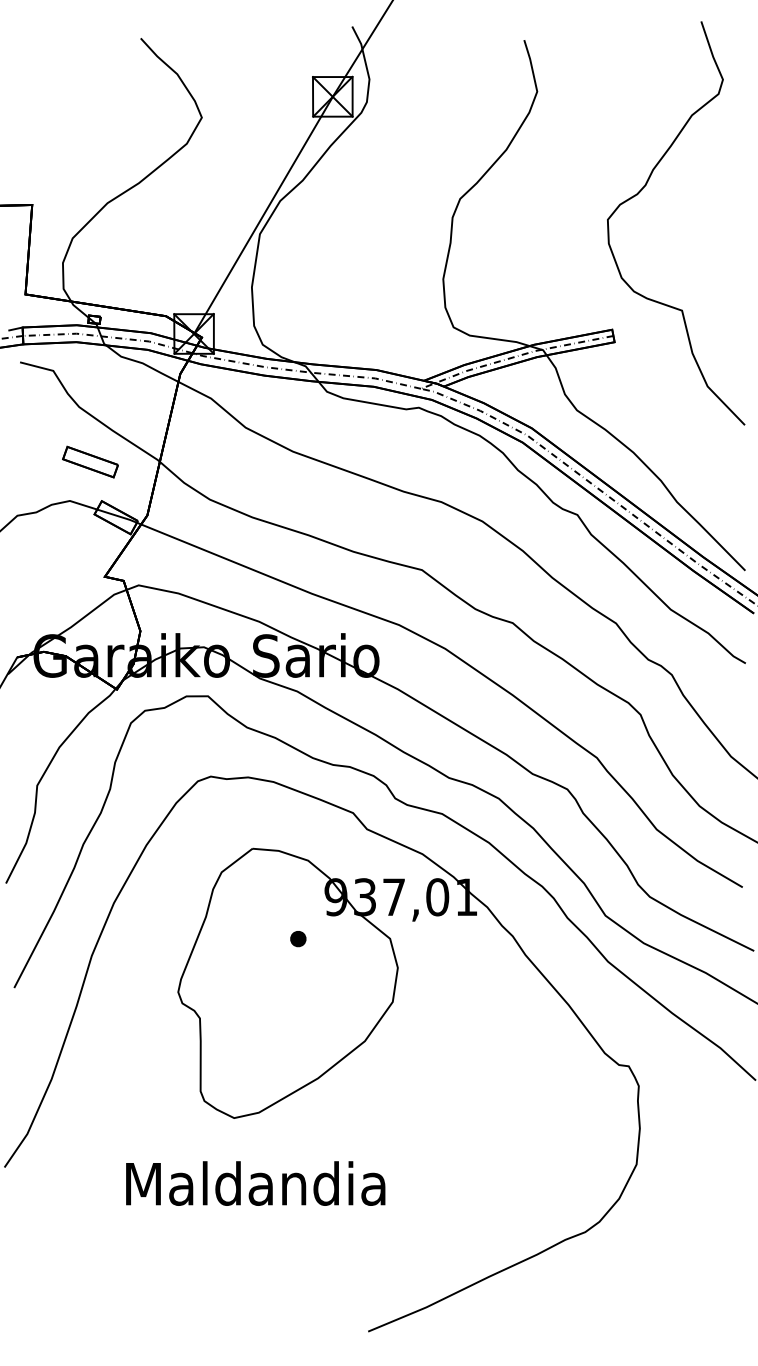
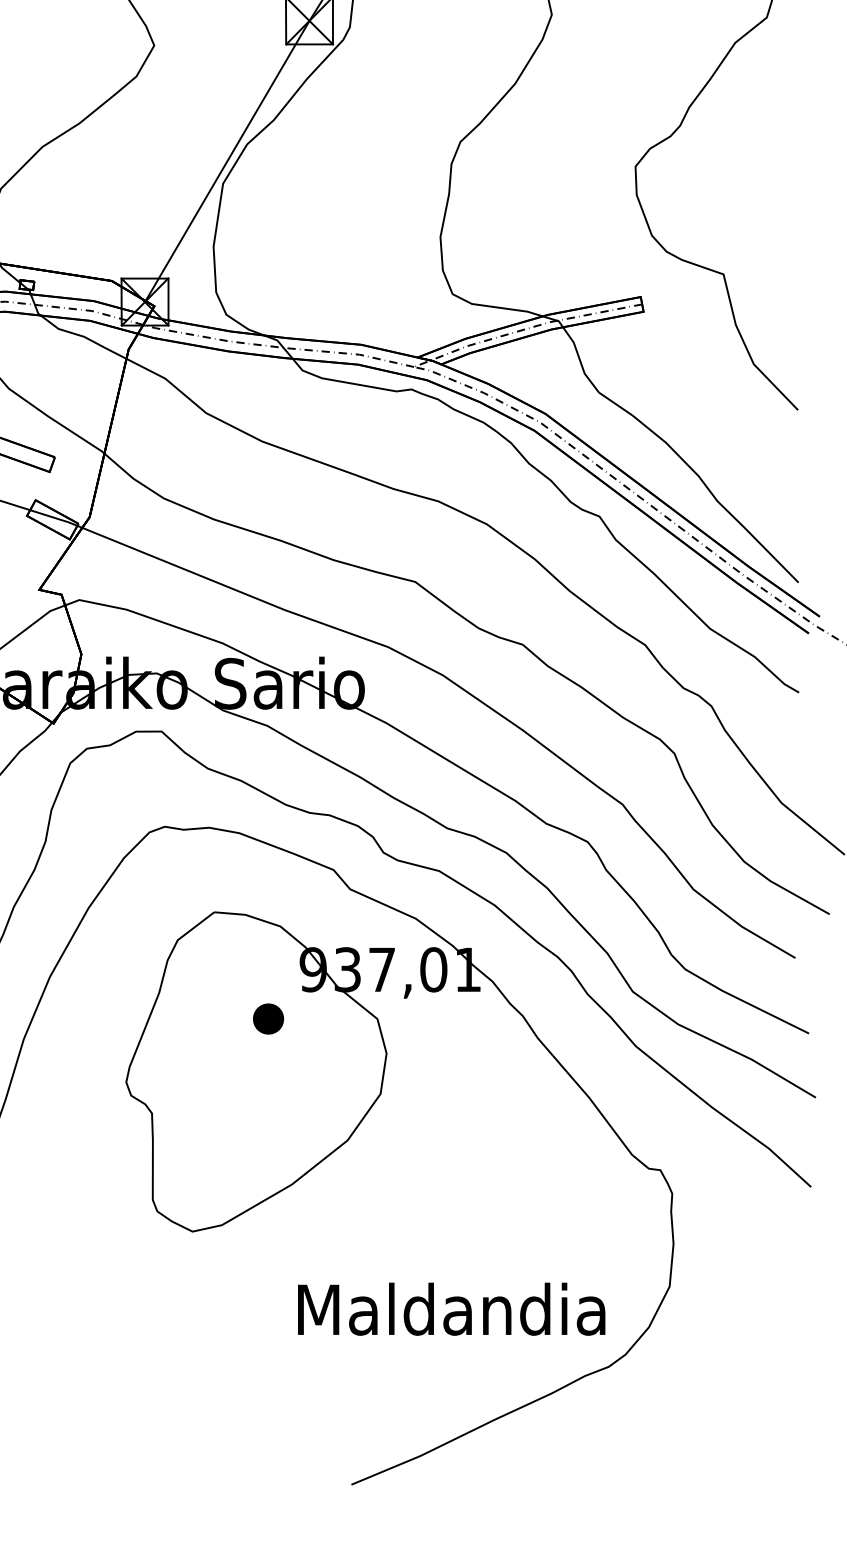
part: (298, 939) -> (268, 1019), size x1.6
text: (255, 1183) -> (451, 1309), moved

